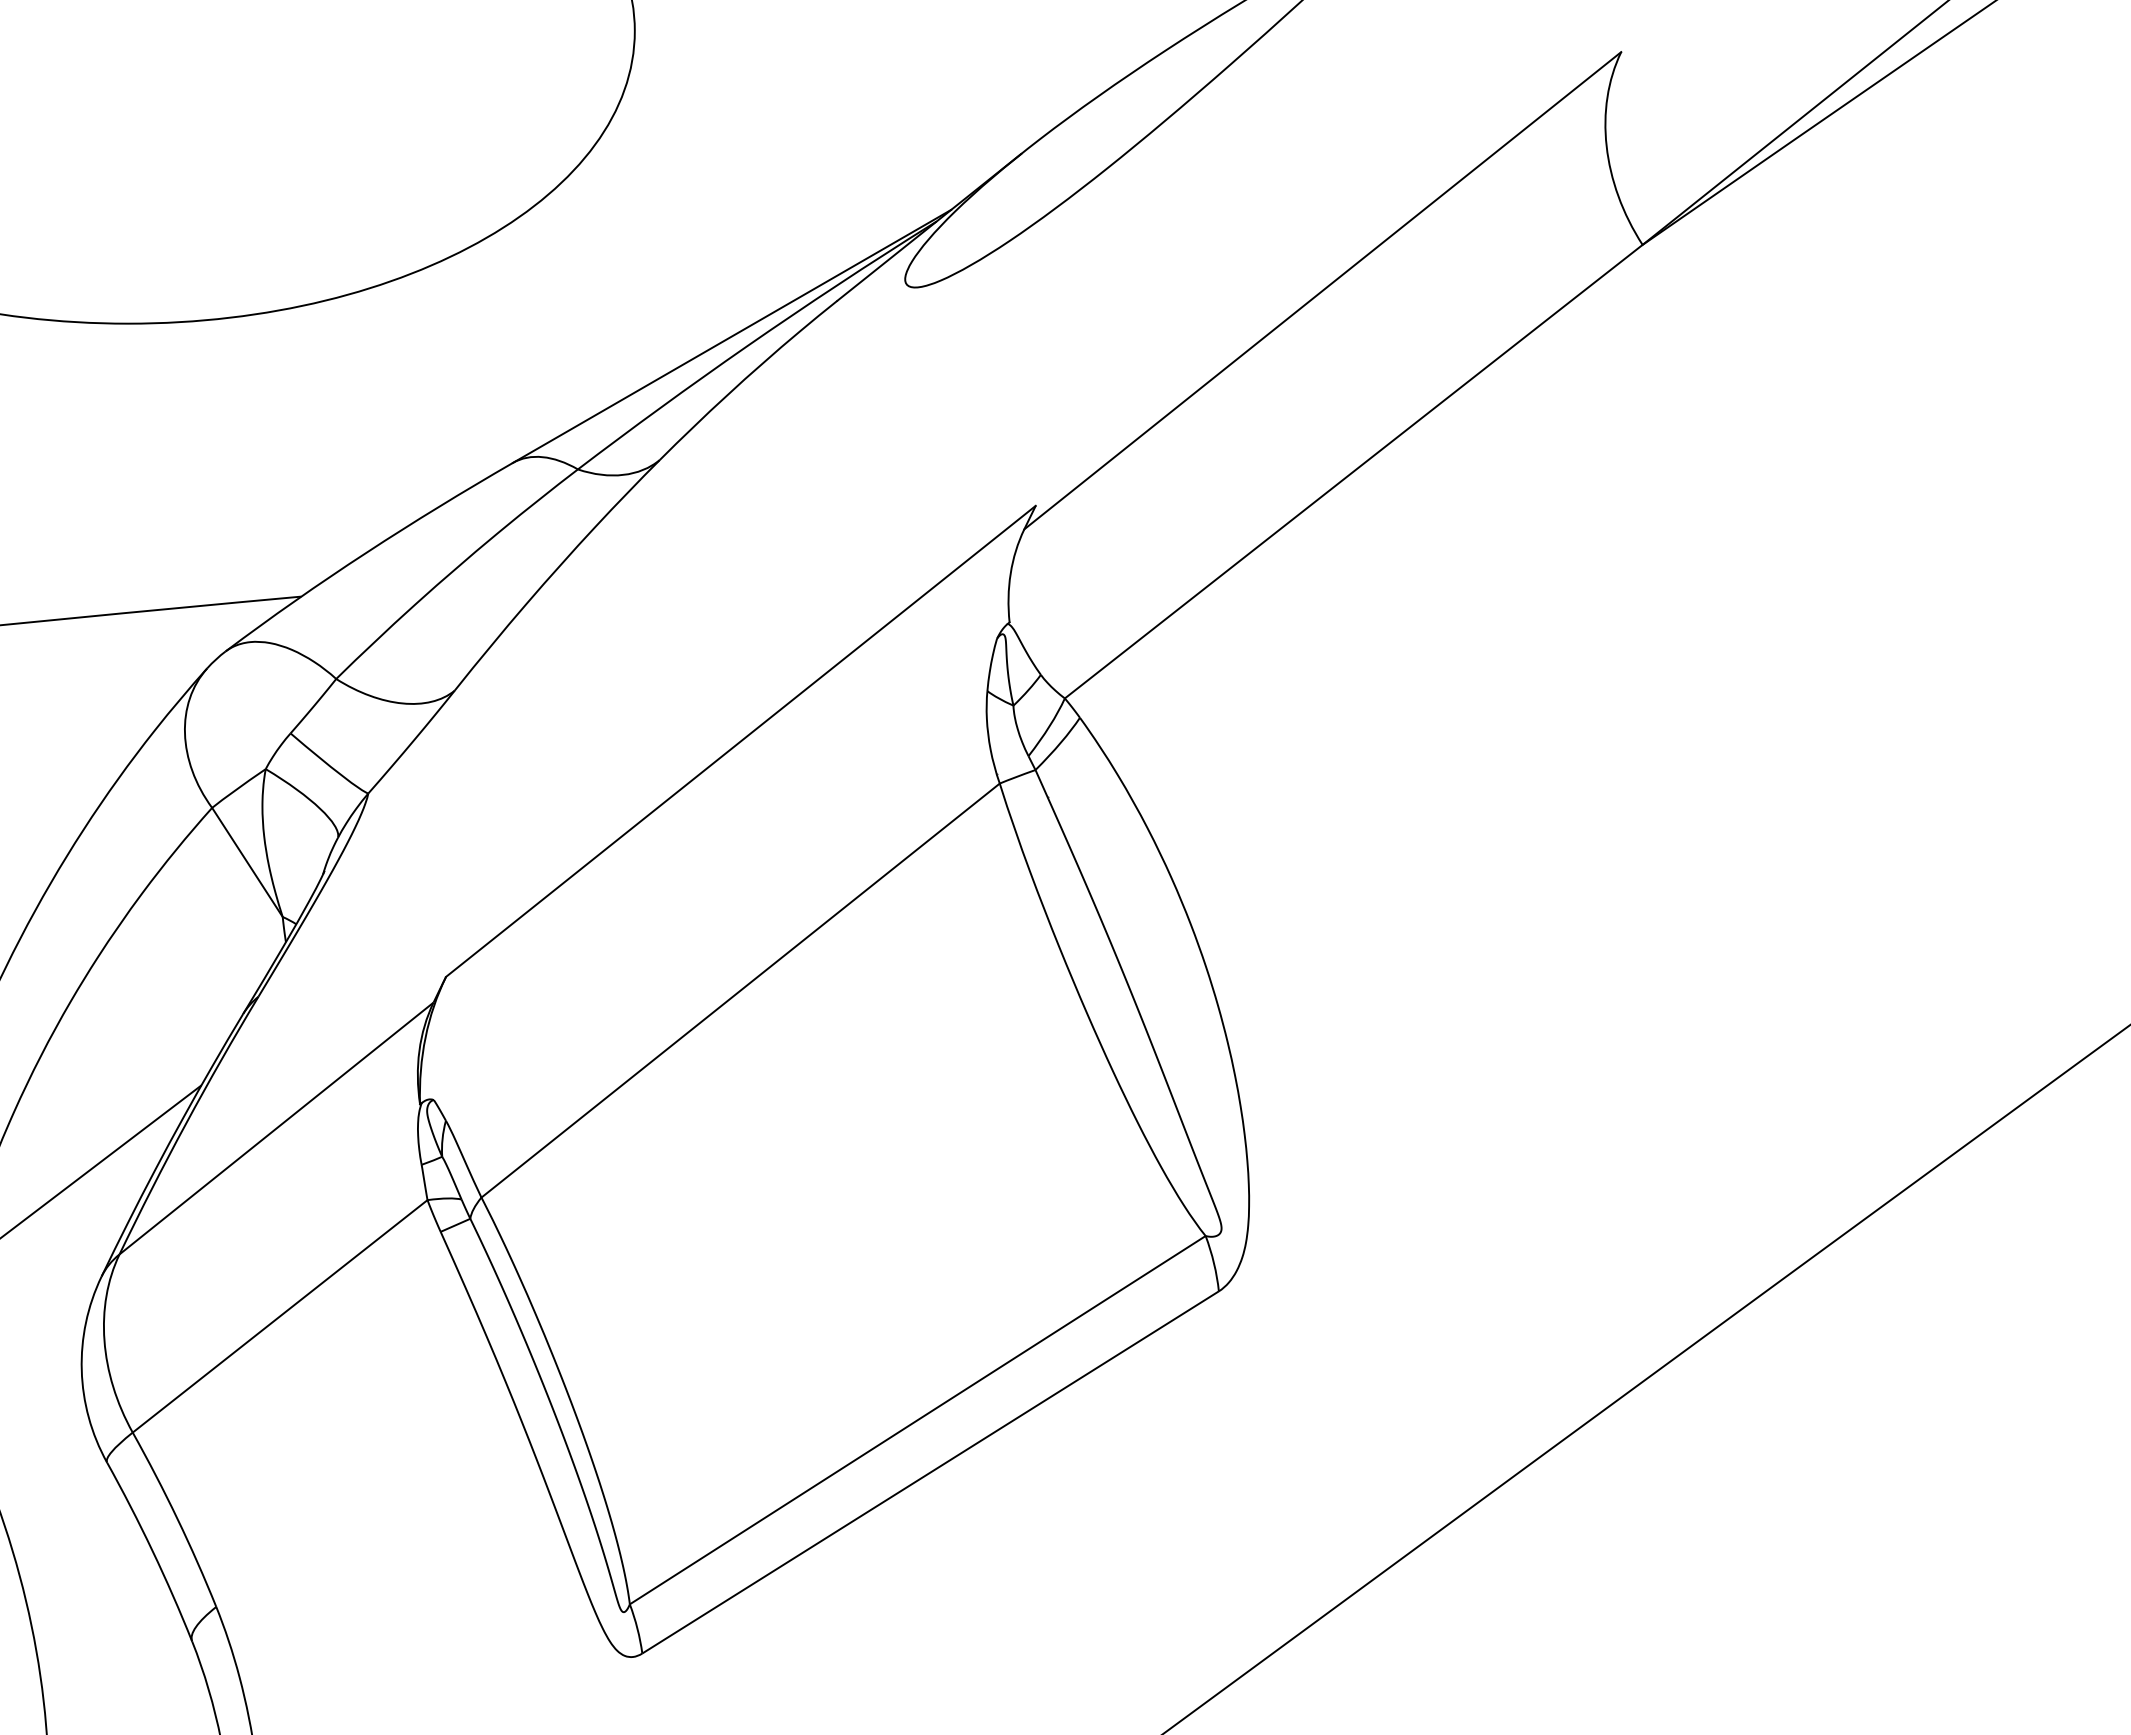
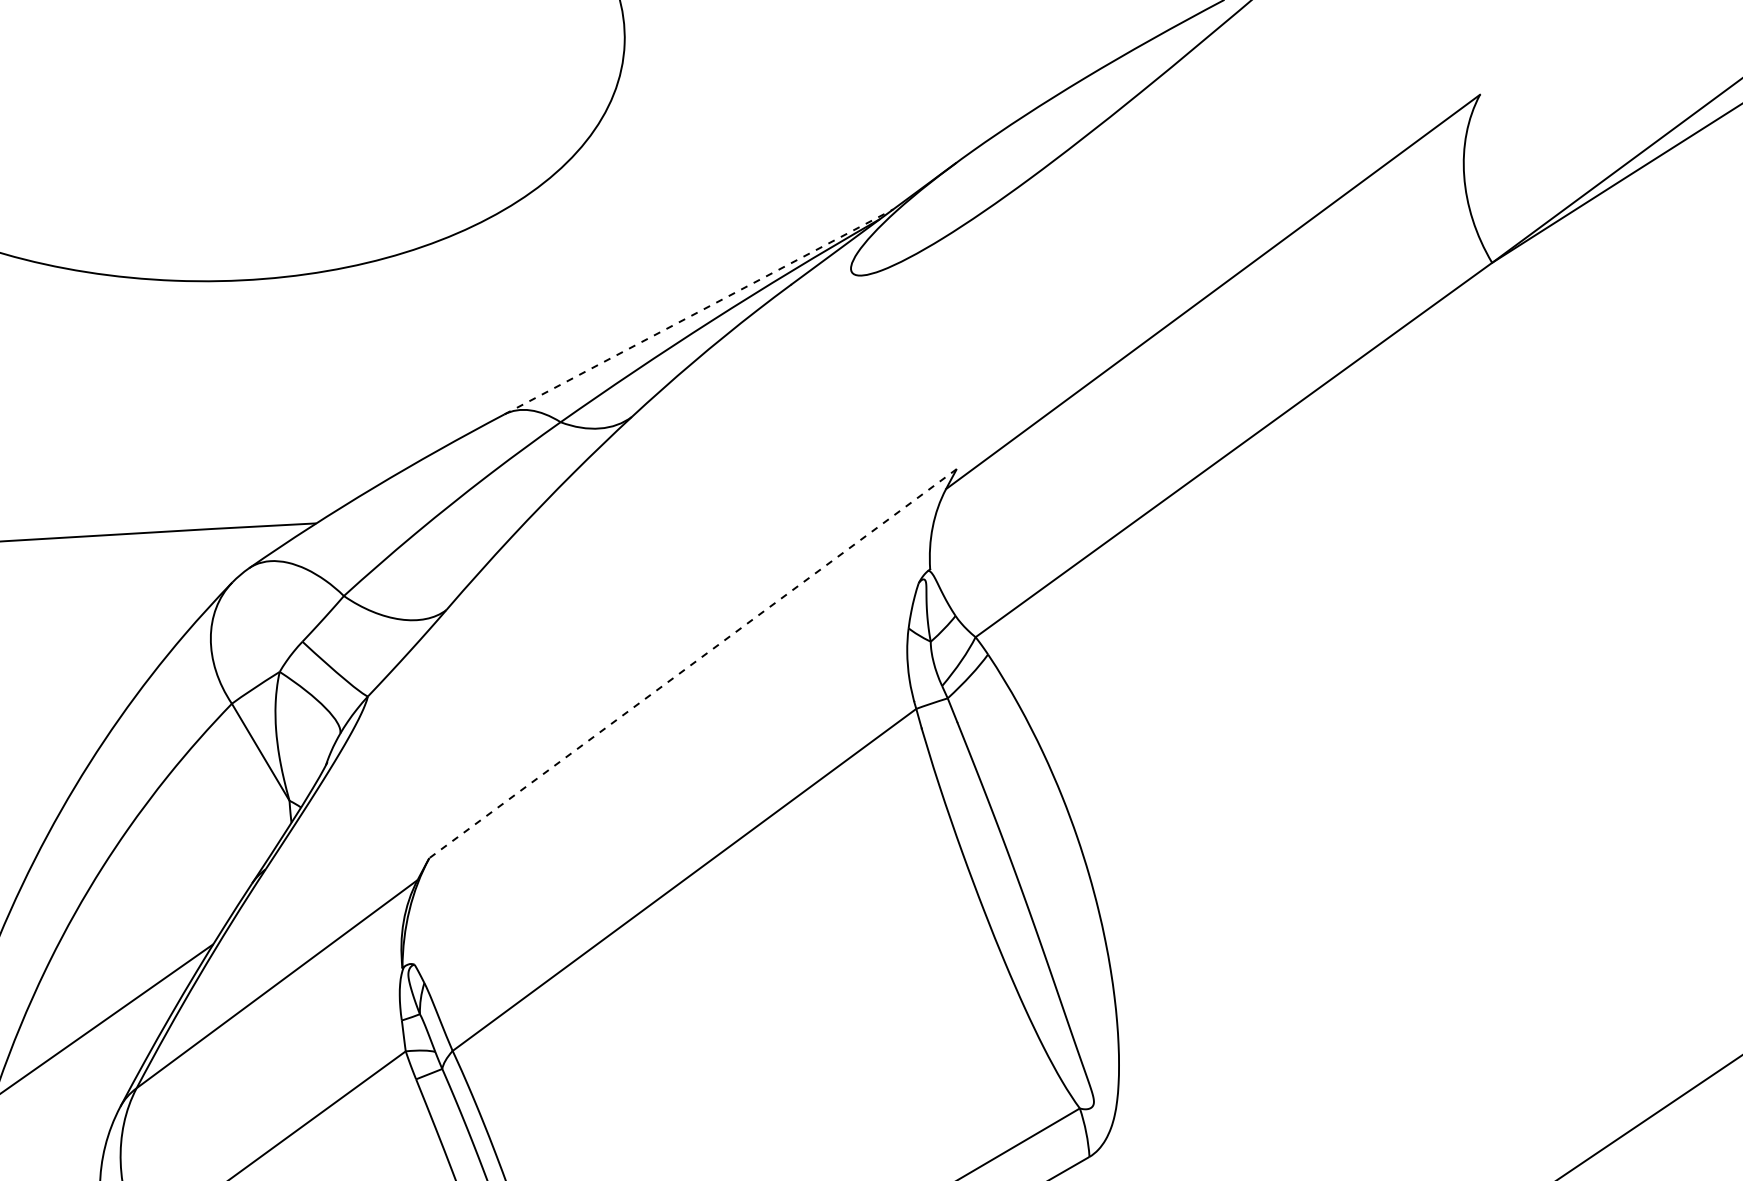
line: (732, 336) -> (699, 312), solid -> dashed
line: (740, 741) -> (692, 663), solid -> dashed

